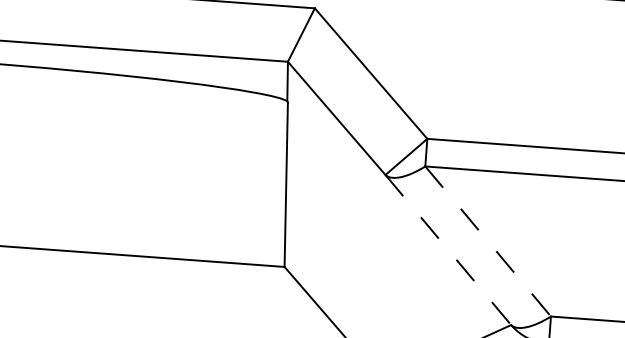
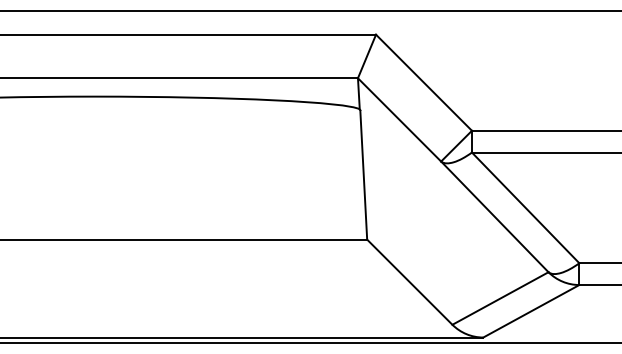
line: (489, 242) -> (526, 208), dashed -> solid
line: (449, 250) -> (495, 217), dashed -> solid

